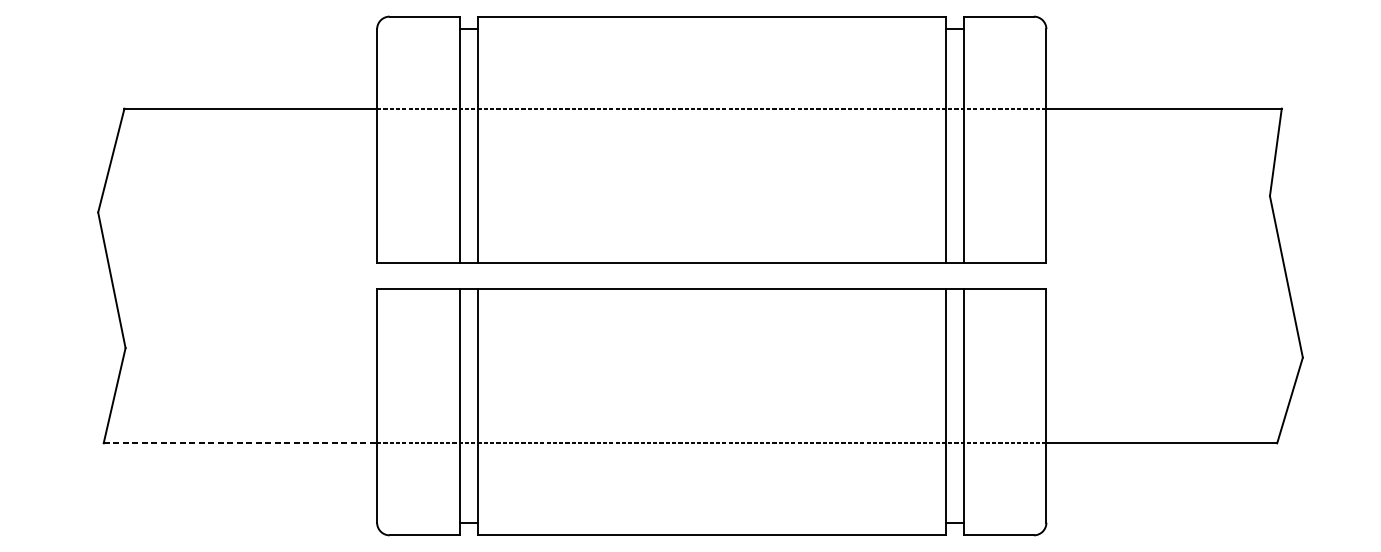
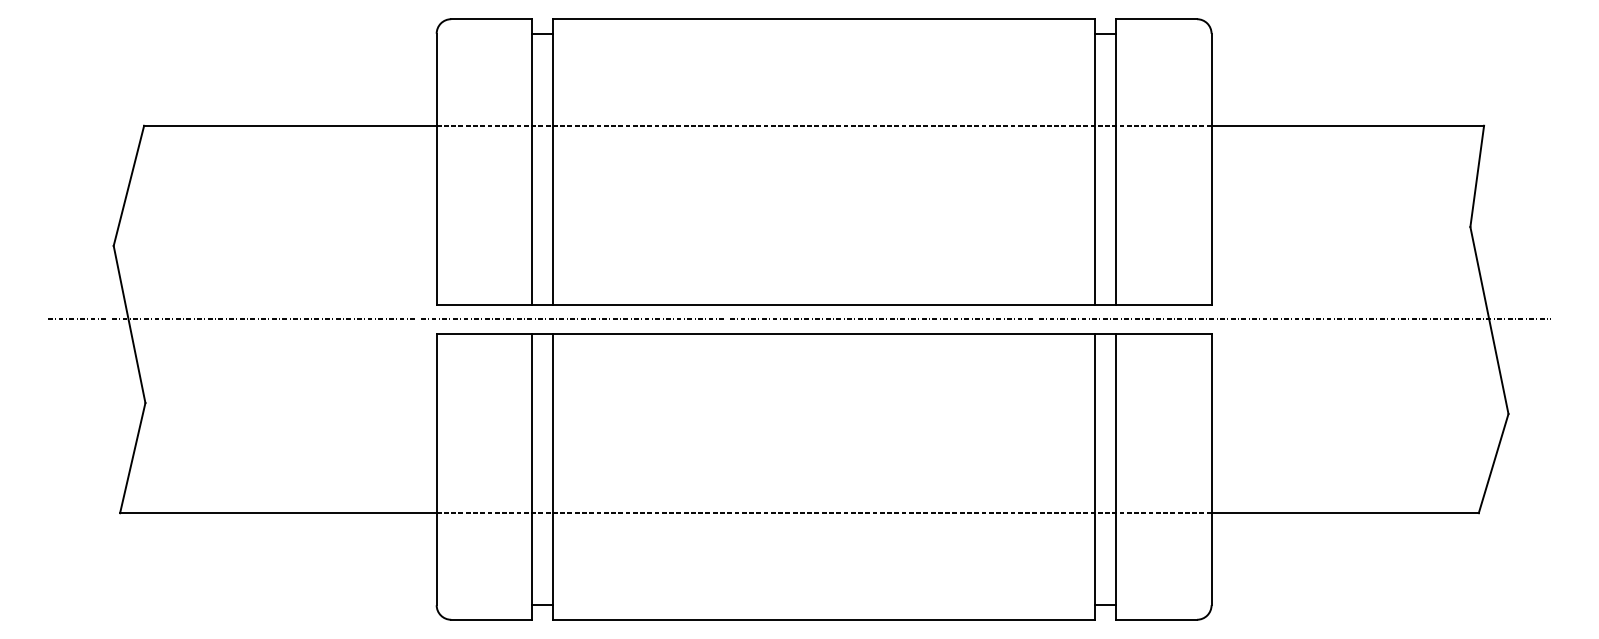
line: (690, 276) -> (799, 319), added
line: (240, 443) -> (278, 513), dashed -> solid

